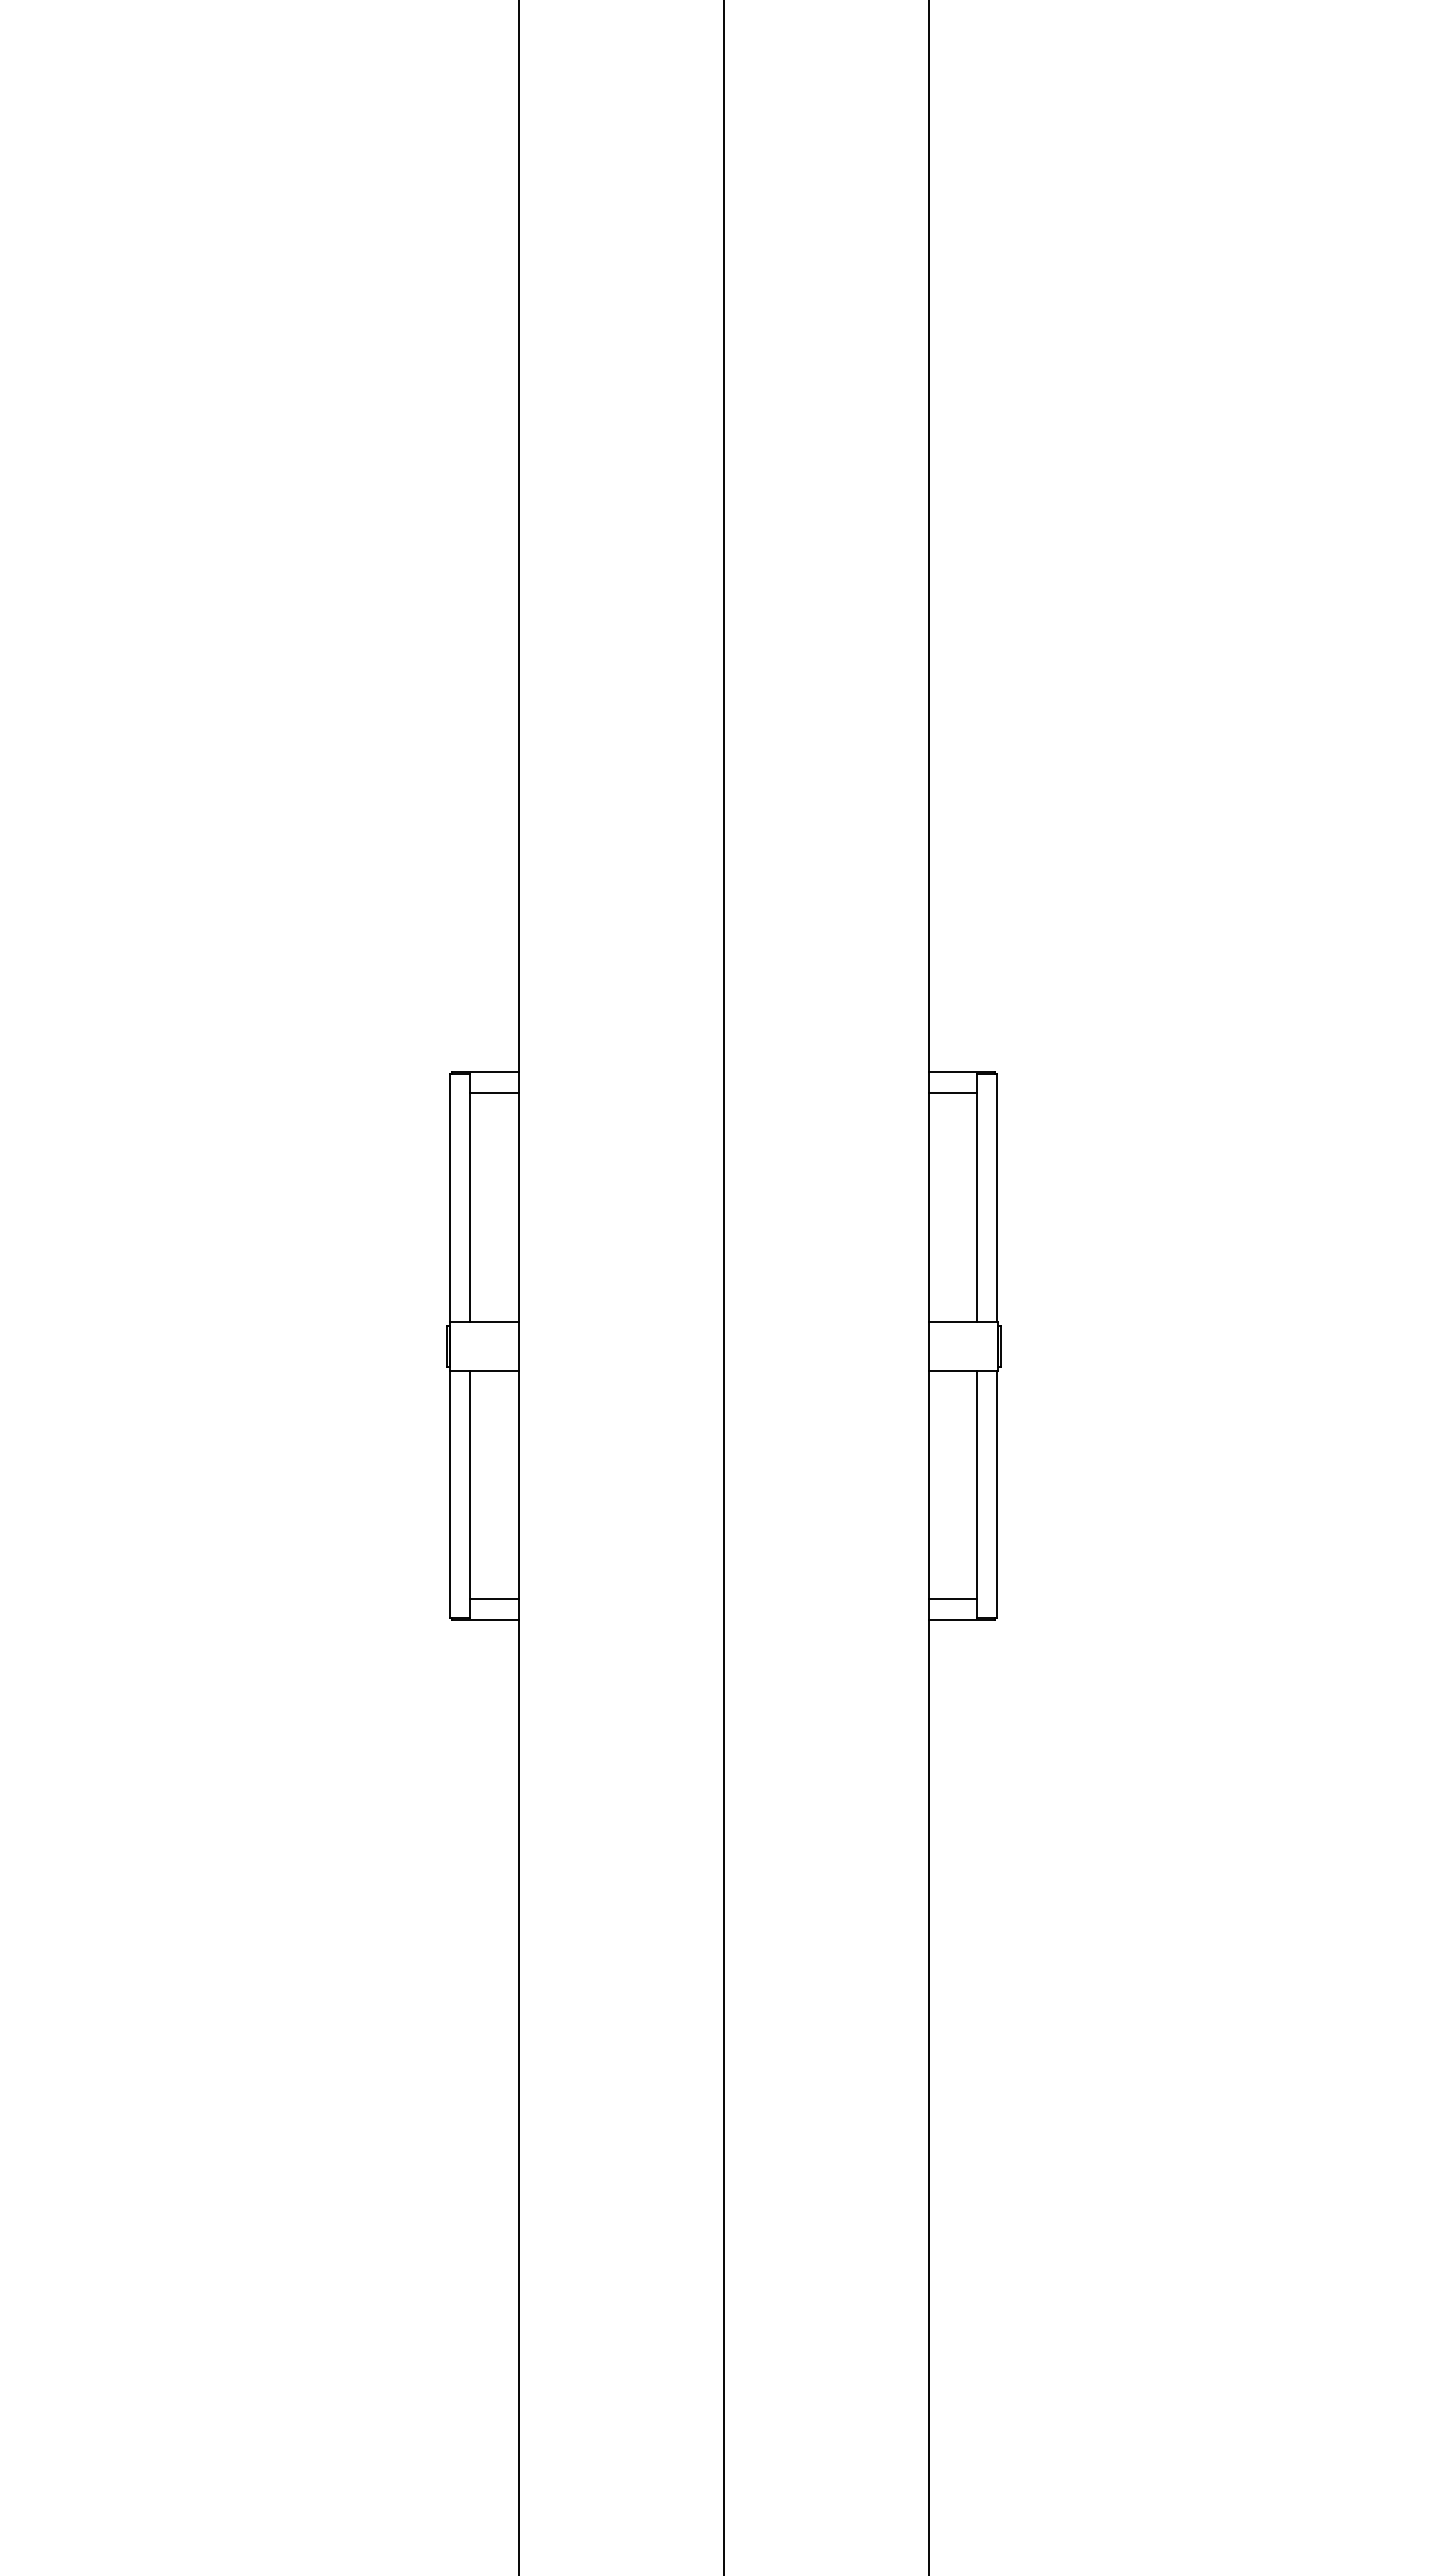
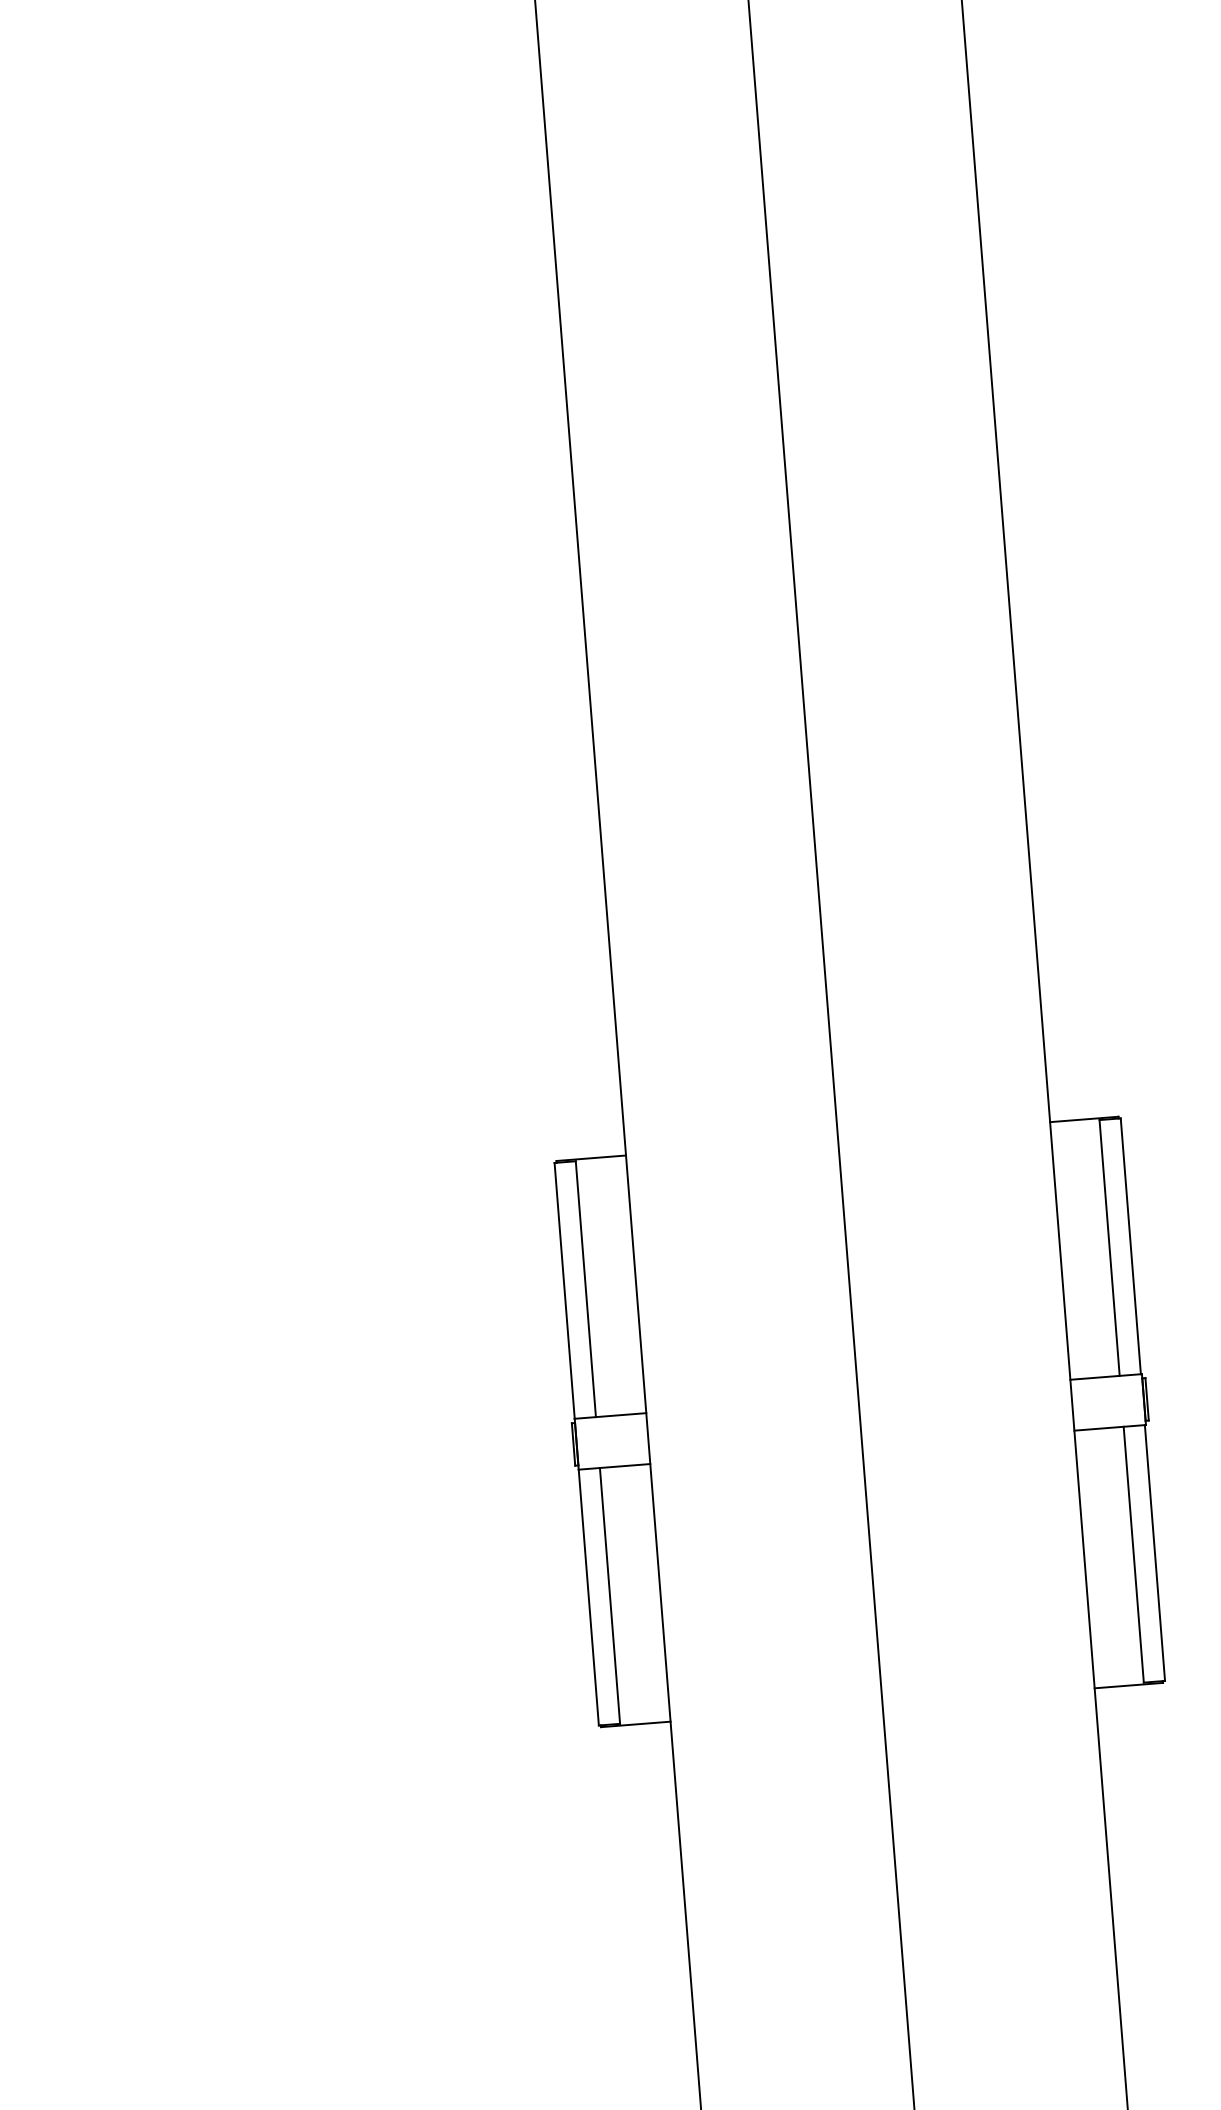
line: (494, 1092) -> (602, 1178), removed
line: (952, 1092) -> (1075, 1141), removed
line: (494, 1599) -> (643, 1702), removed
line: (952, 1599) -> (1117, 1665), removed

